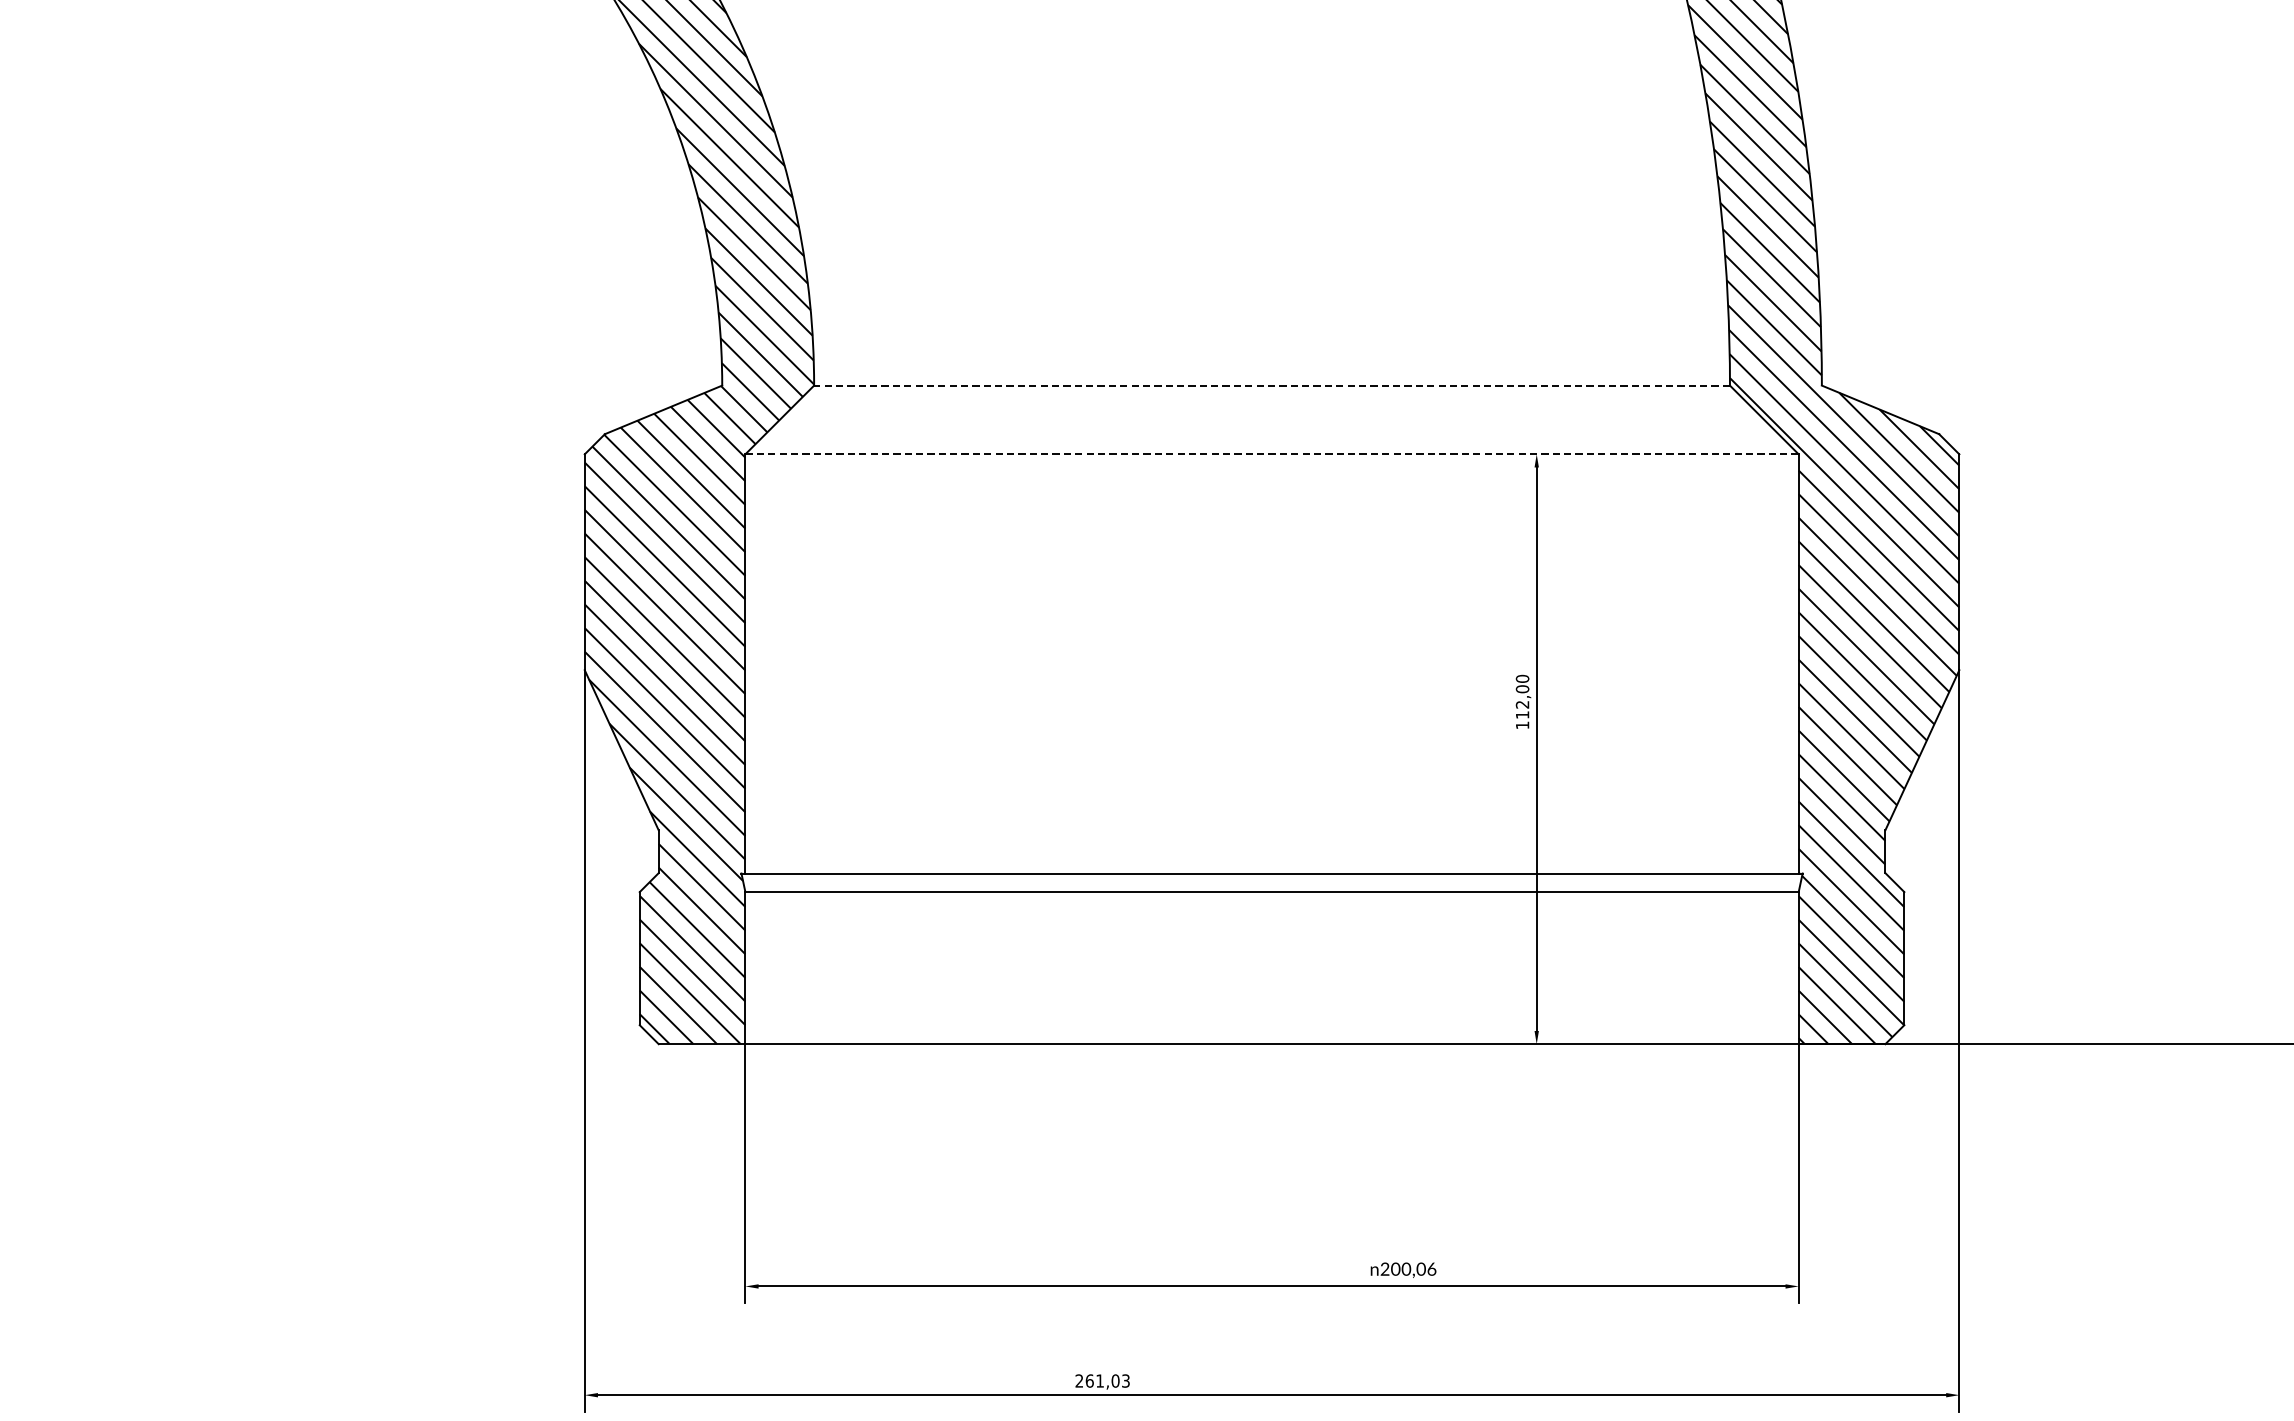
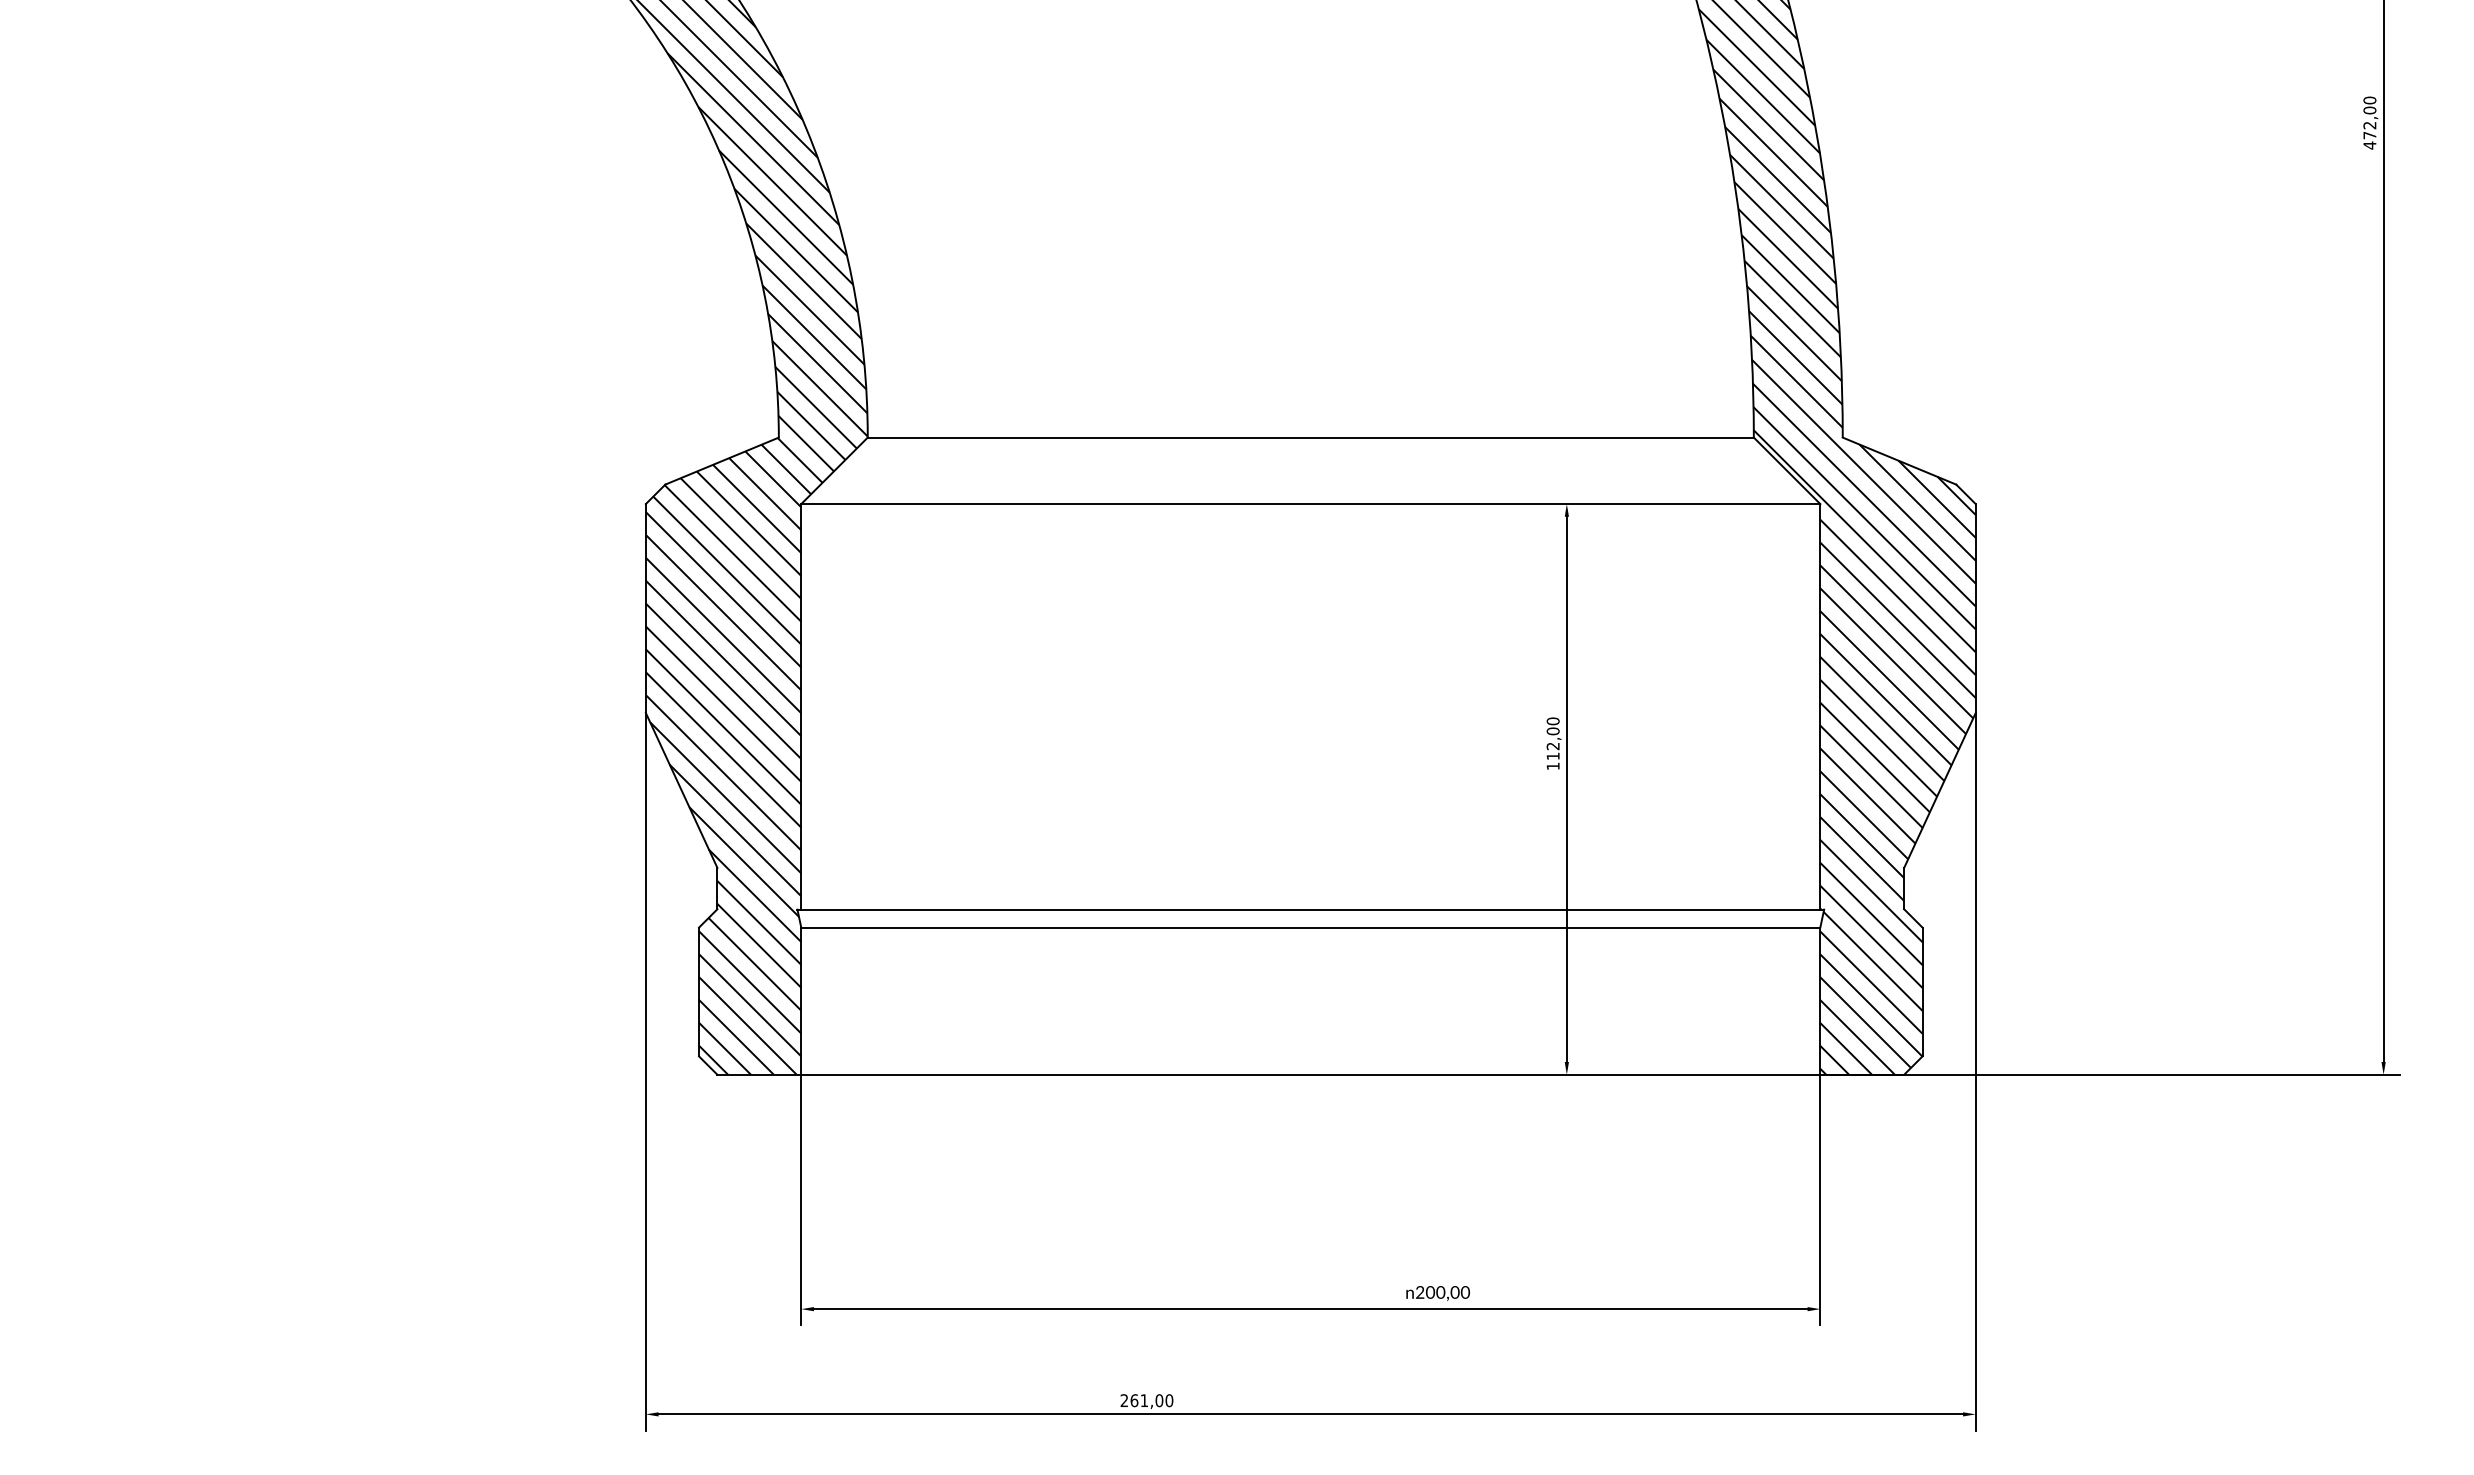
line: (1271, 385) -> (1310, 437), dashed -> solid
line: (1271, 454) -> (1310, 504), dashed -> solid
text: (1430, 1269) -> (1464, 1292), 200,06 -> 200,00
text: (1126, 1380) -> (1169, 1400), 261,03 -> 261,00

